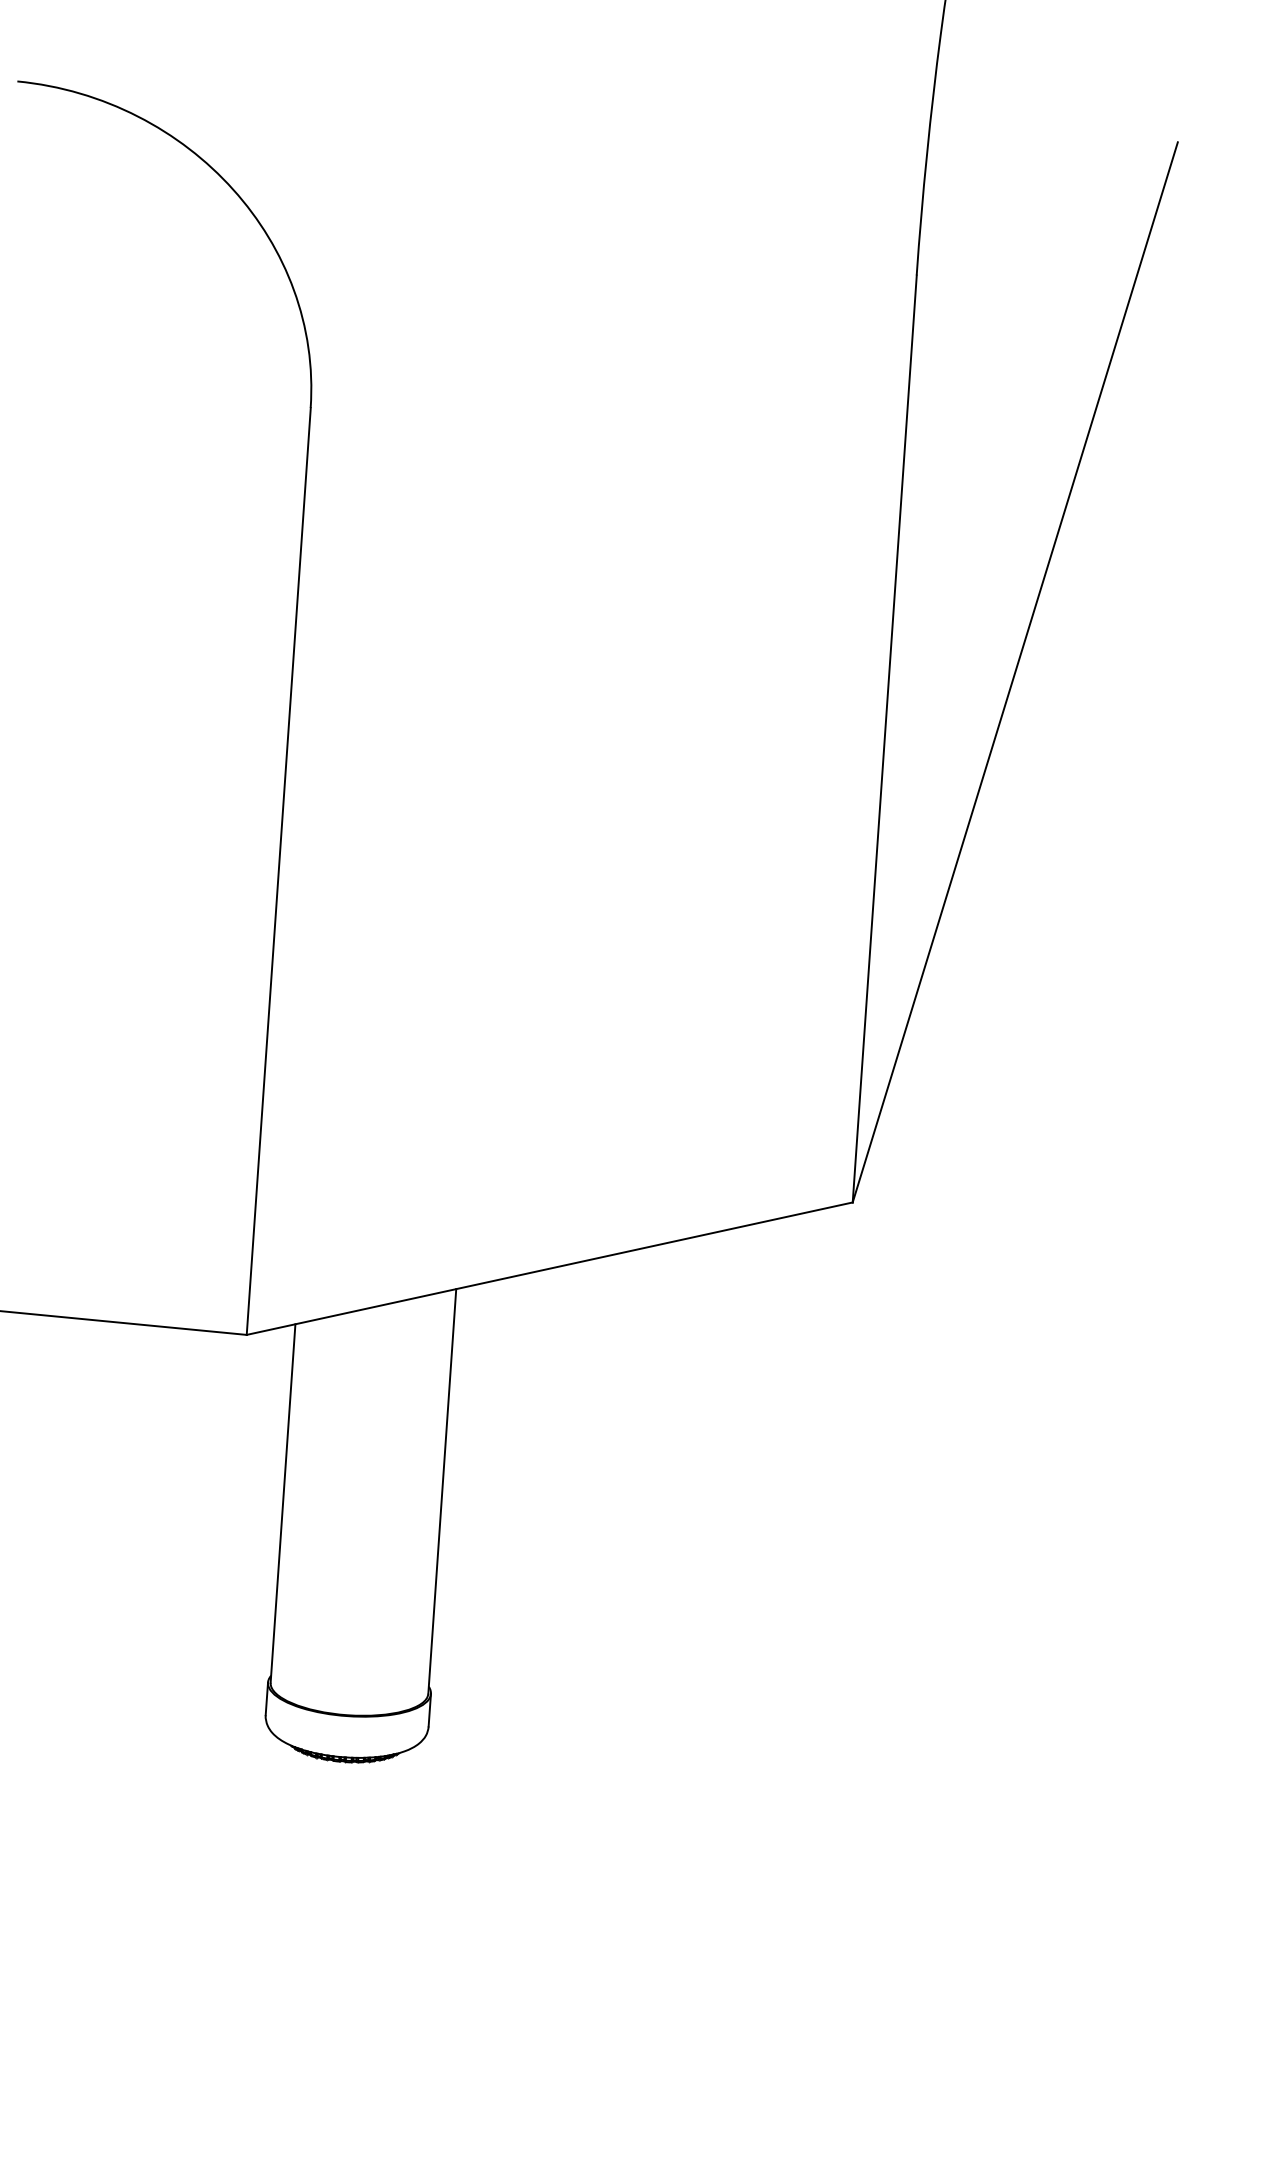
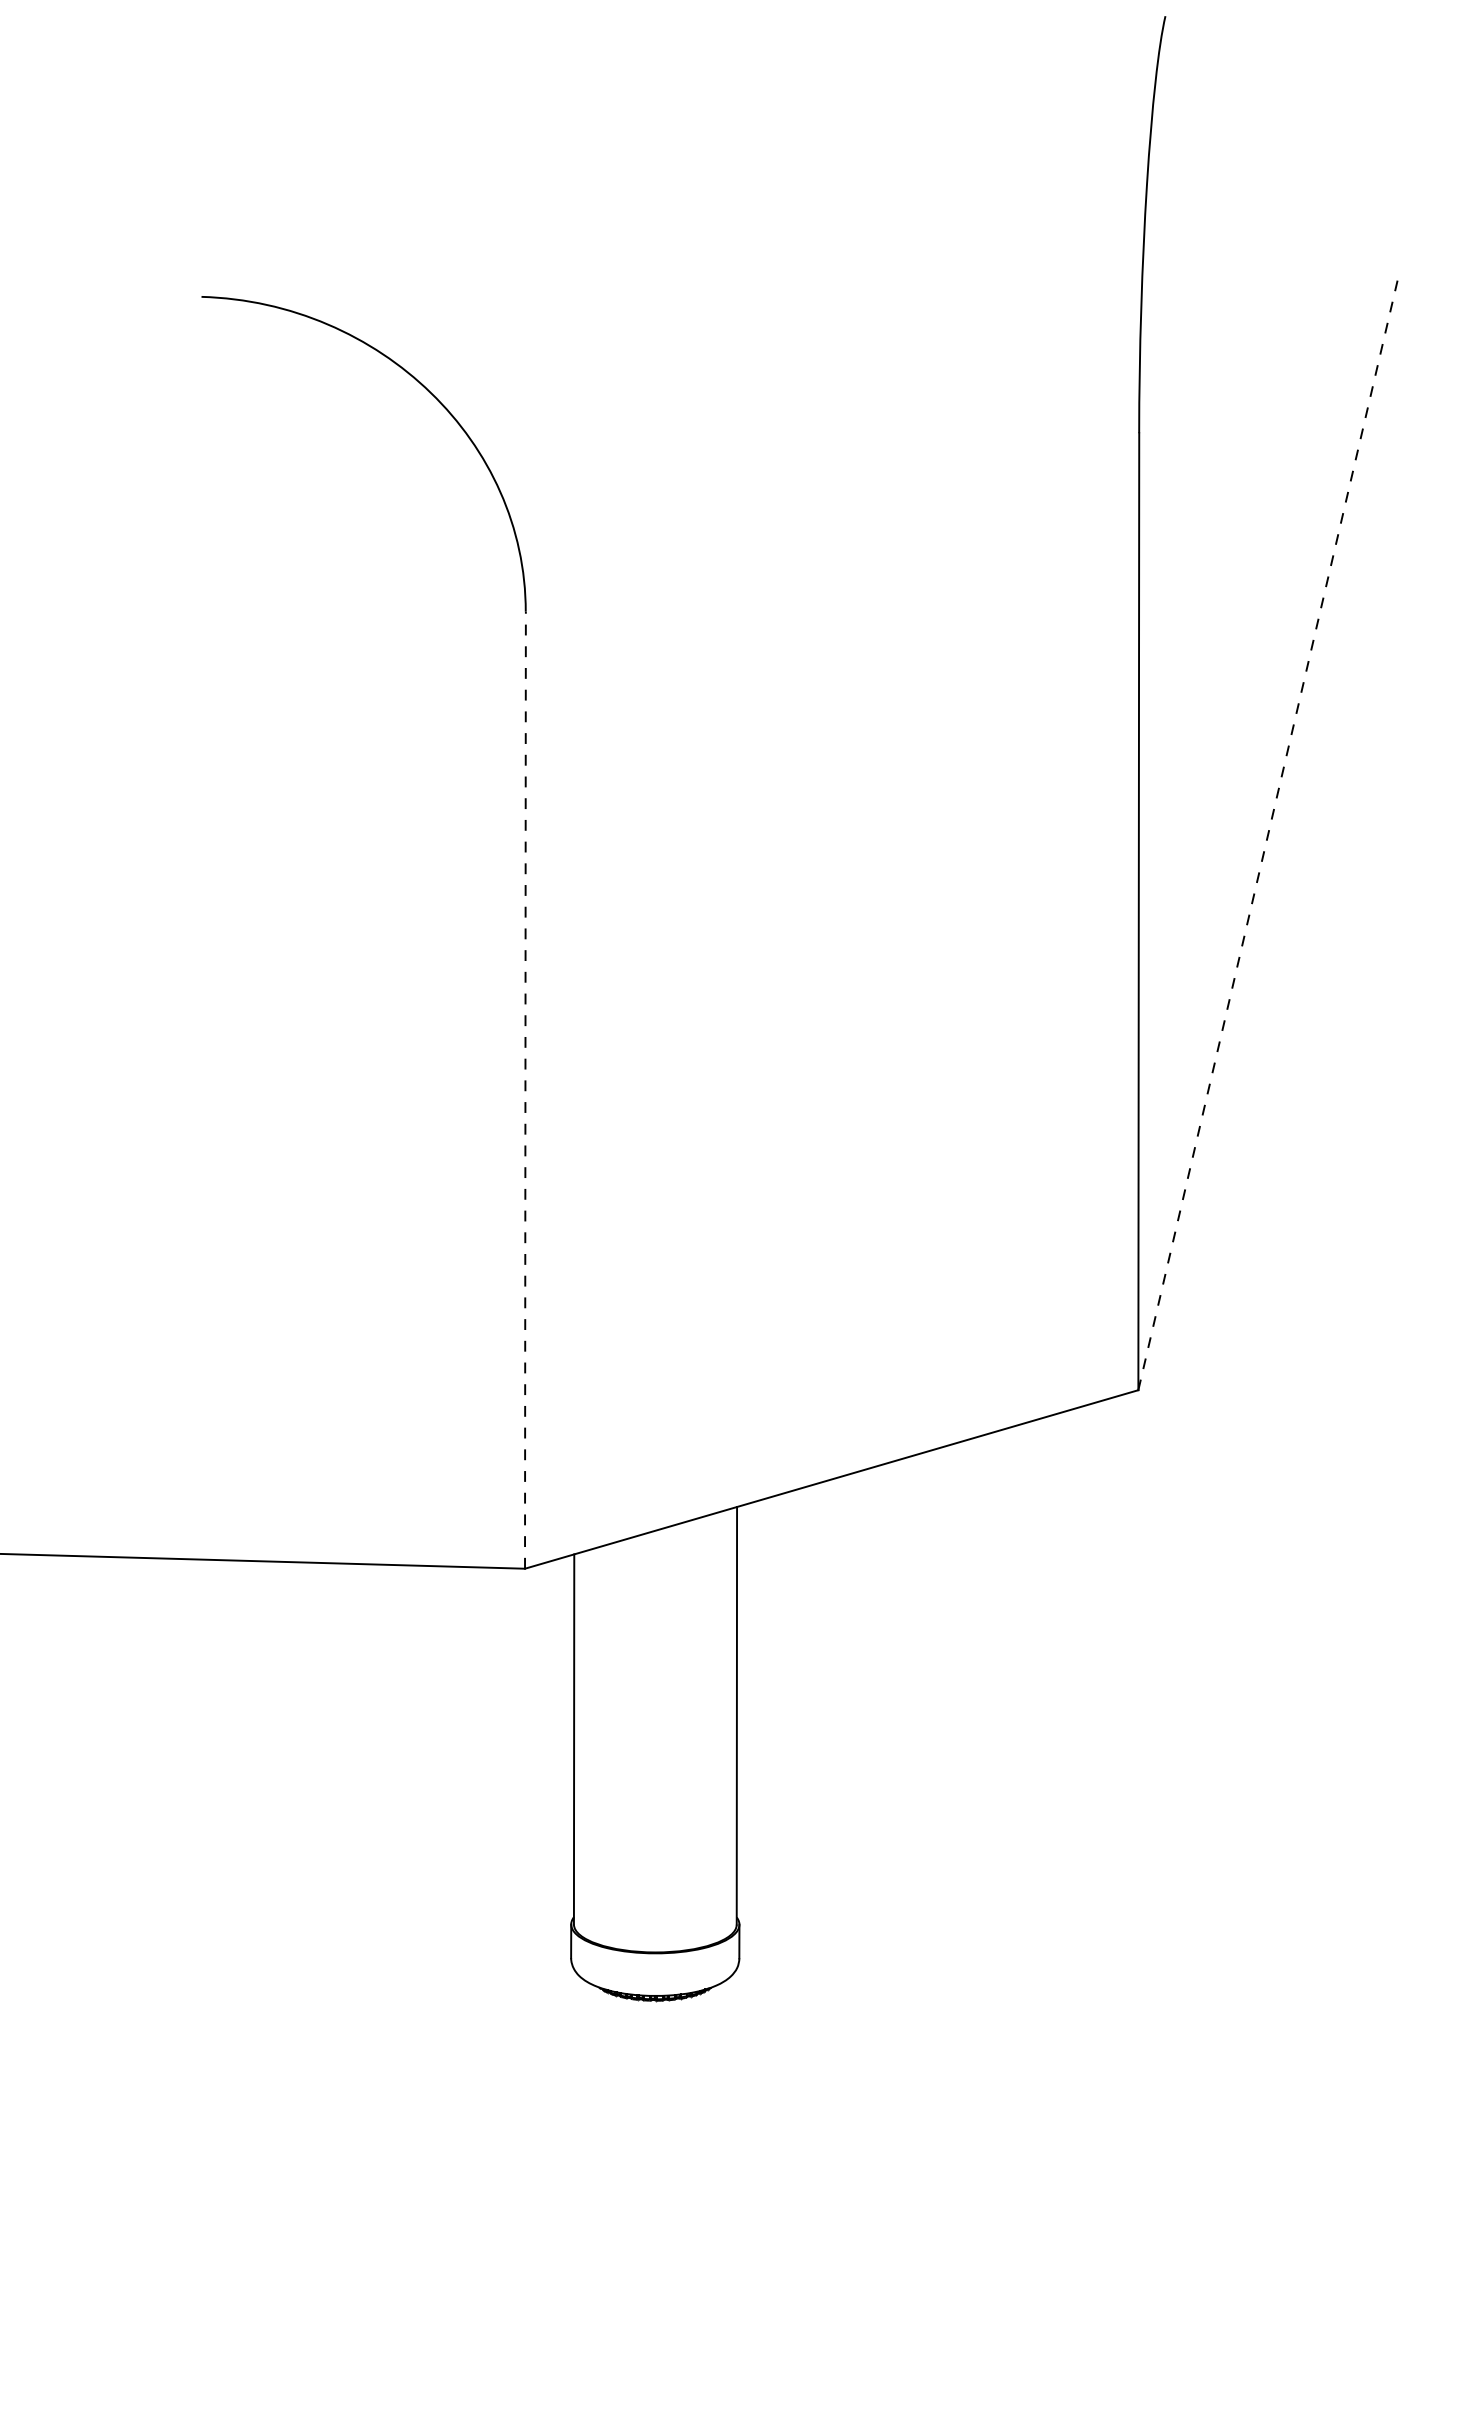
line: (1015, 671) -> (1268, 833), solid -> dashed
line: (278, 870) -> (525, 1089), solid -> dashed

